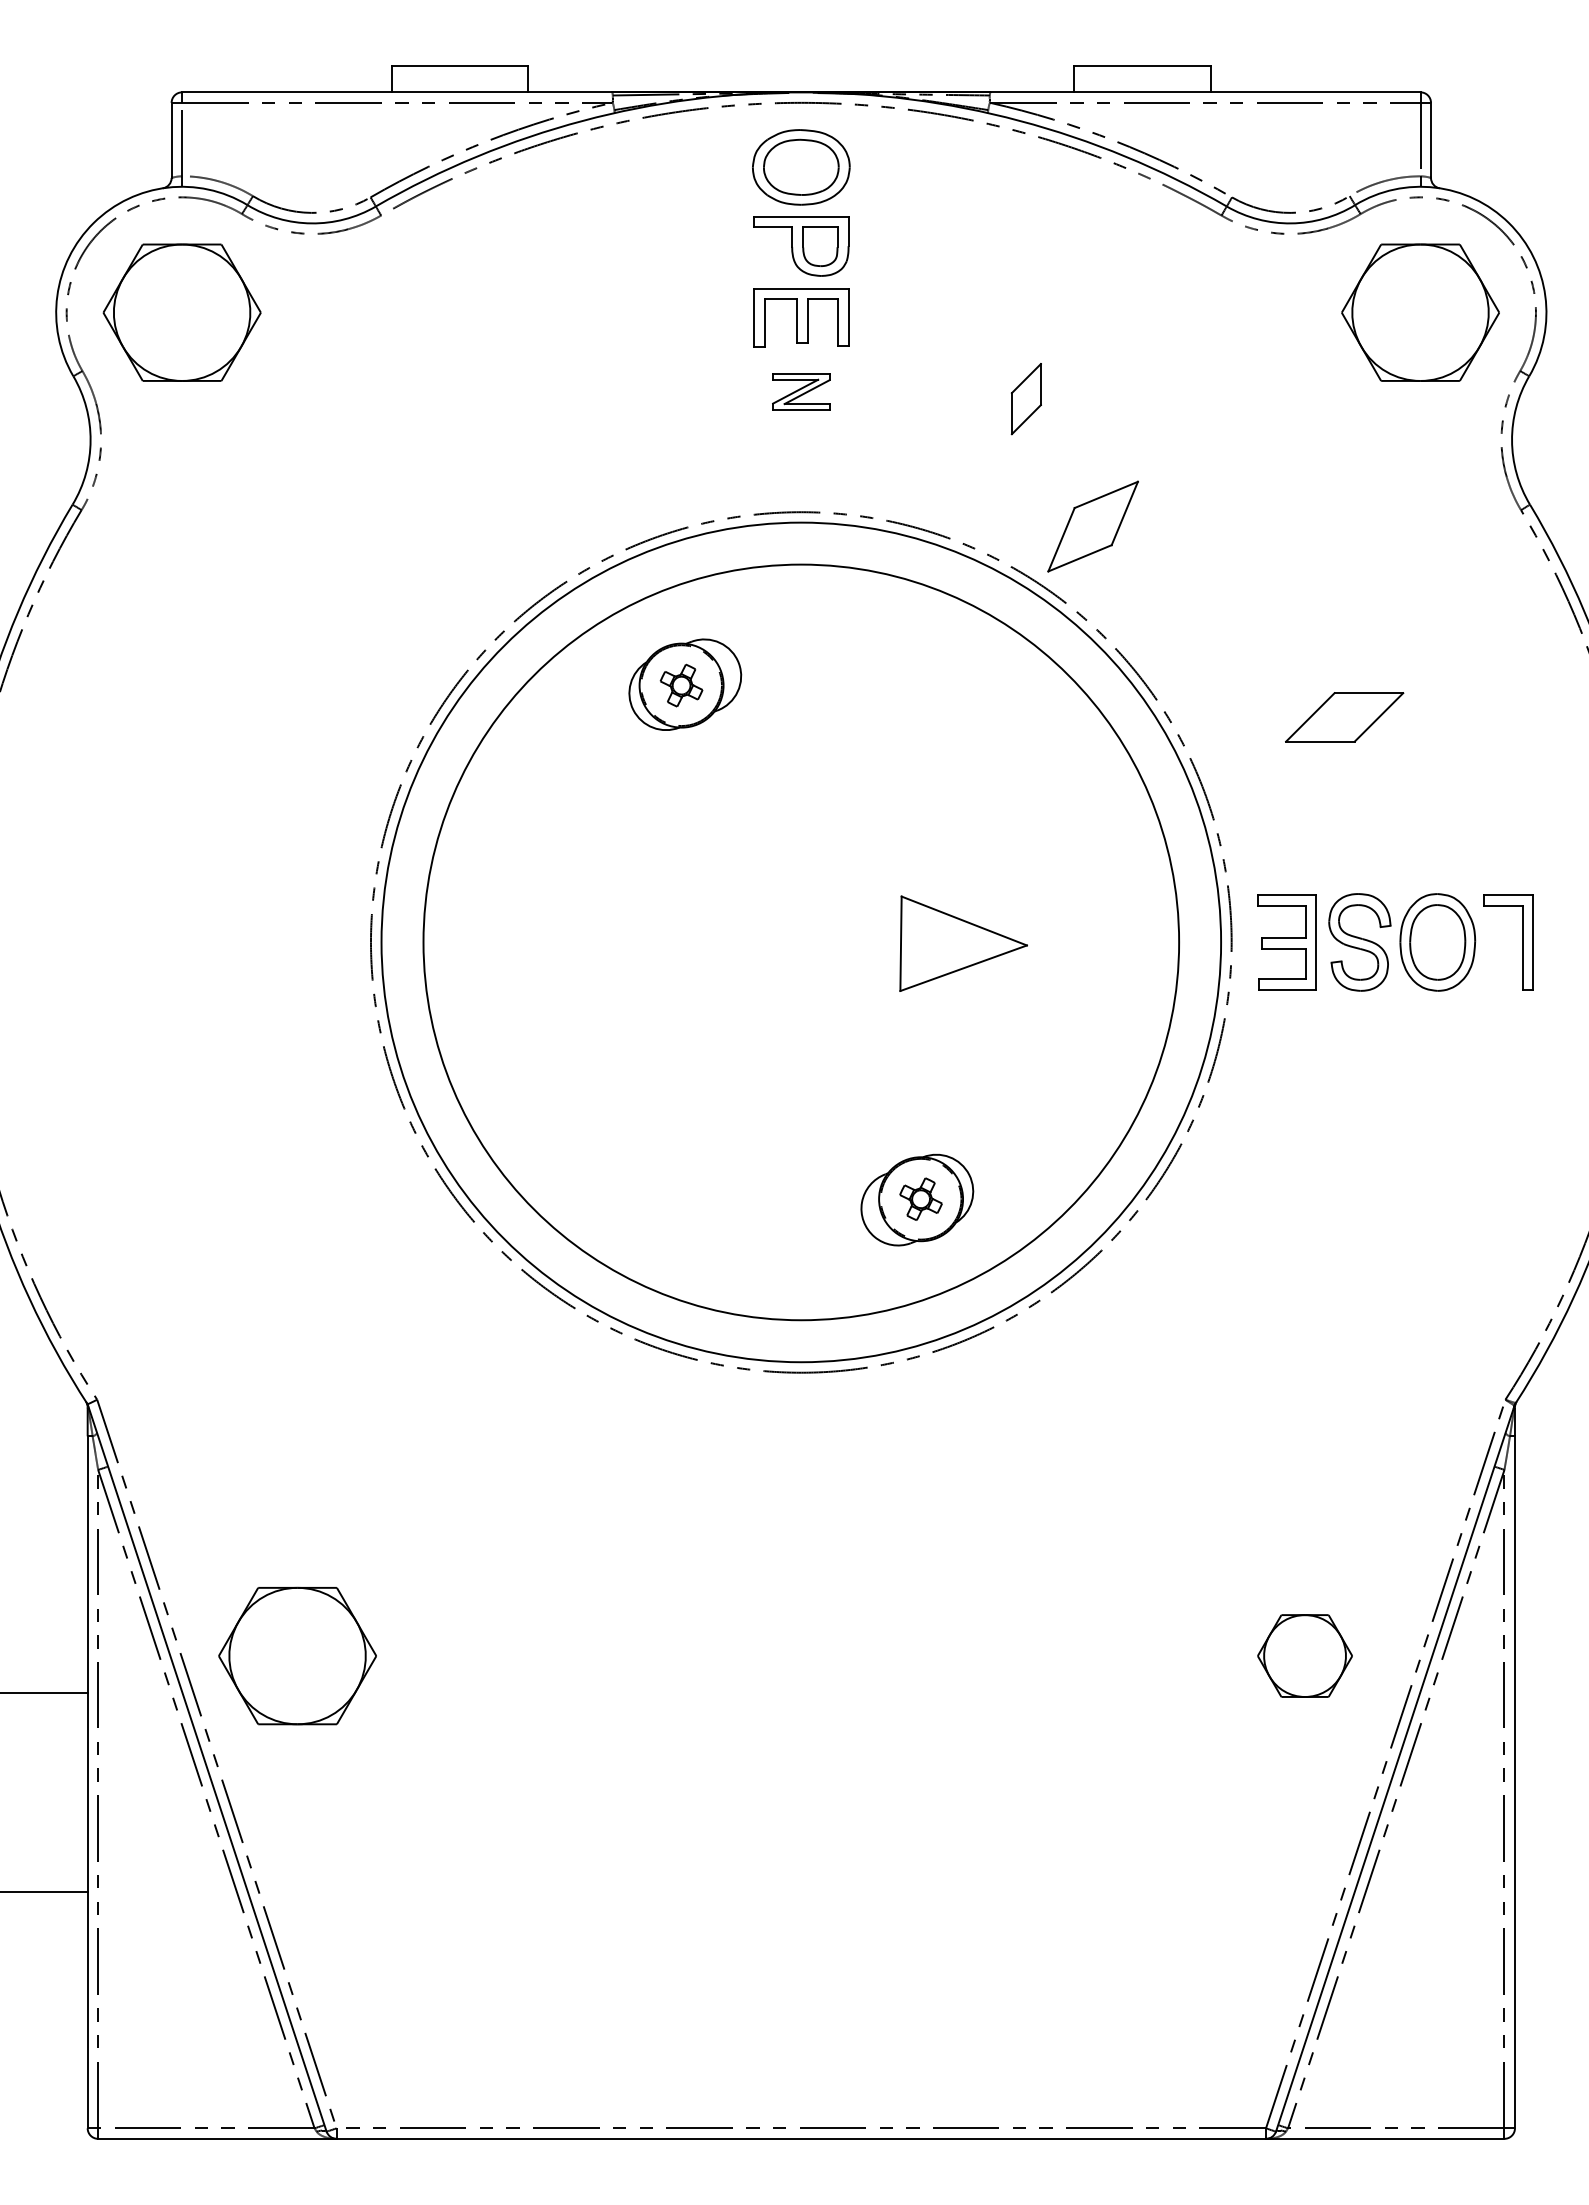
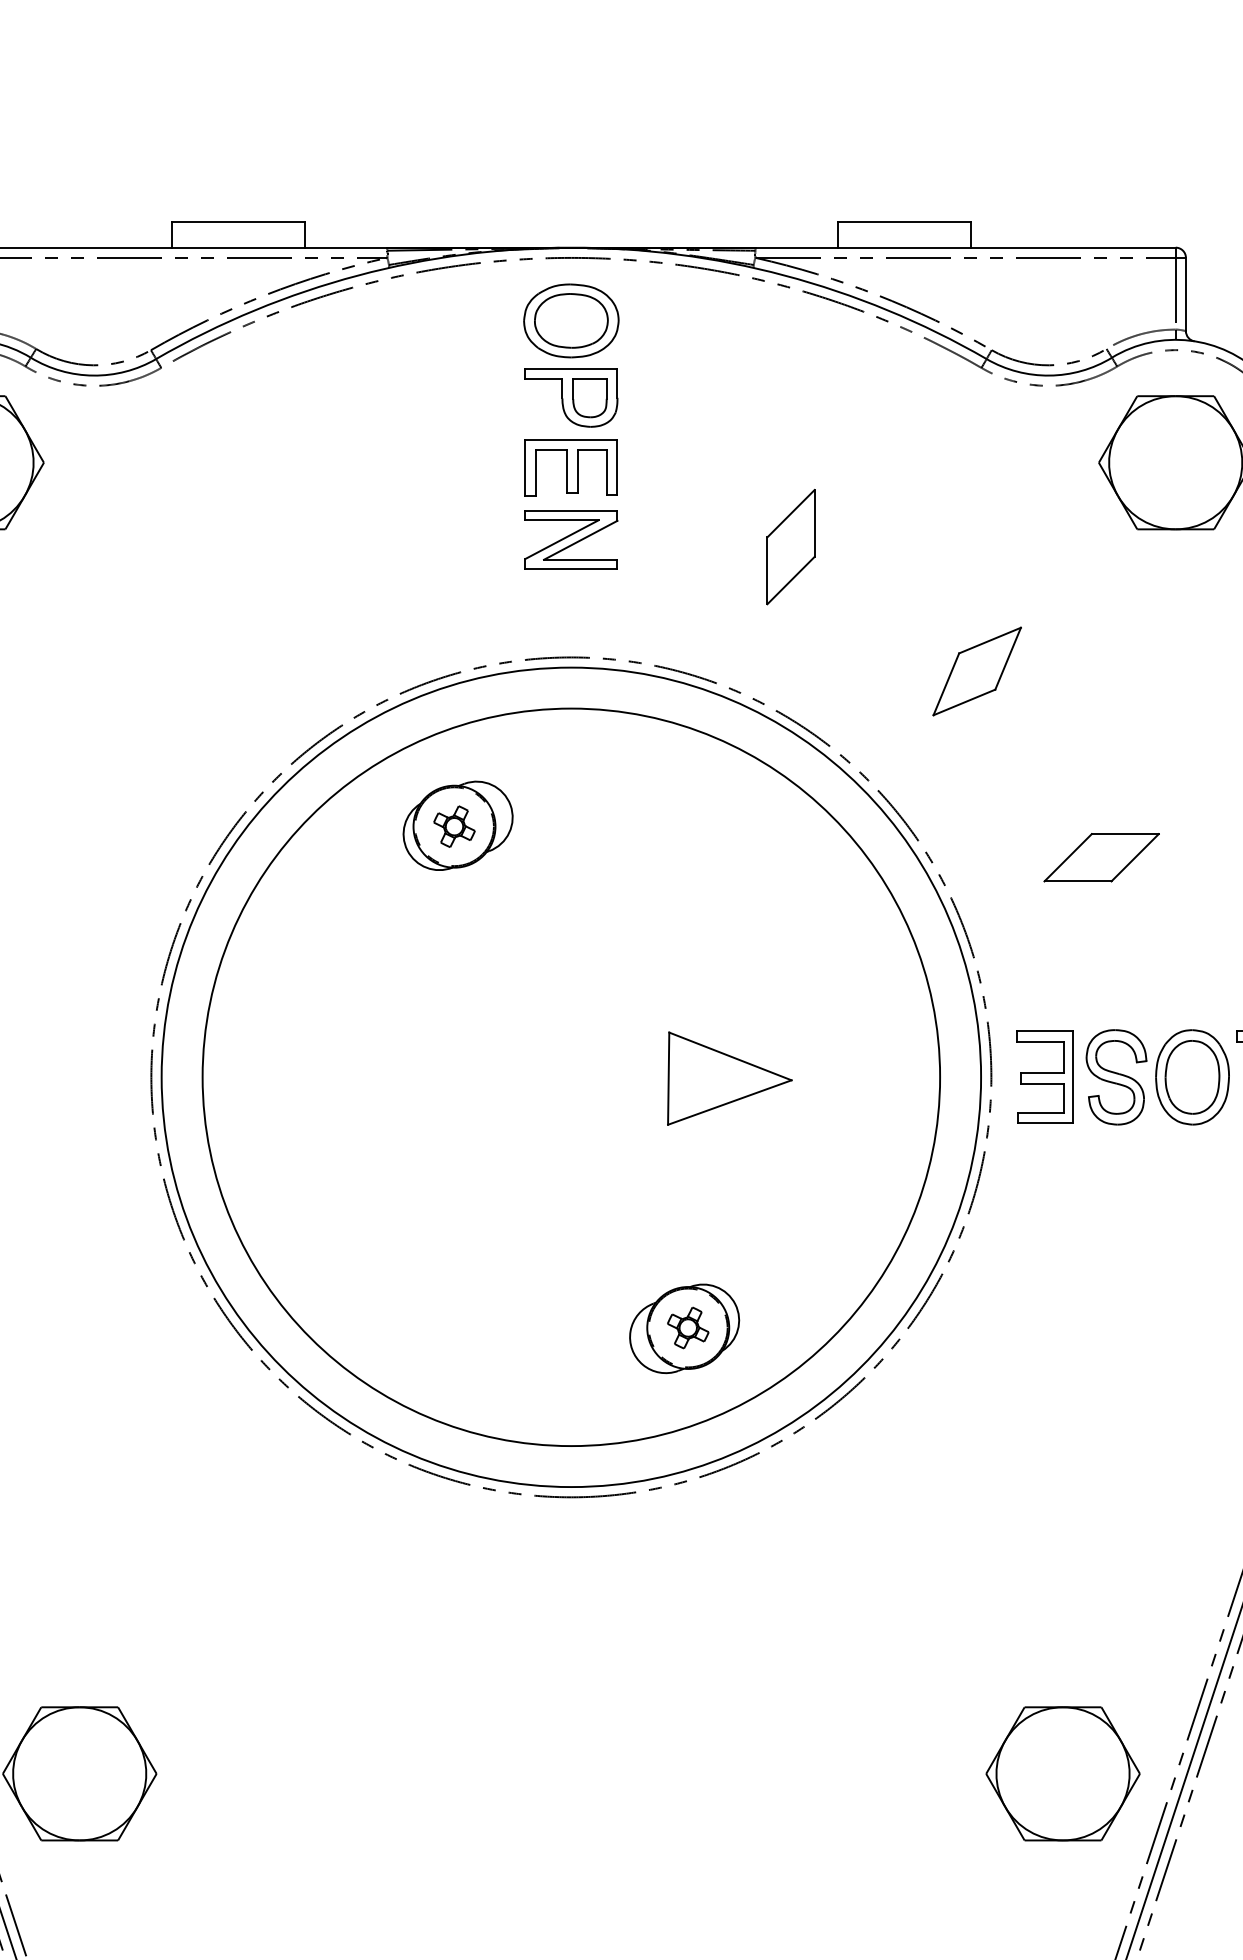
part: (801, 391) -> (571, 539), size x1.67
part: (1026, 398) -> (791, 546), size x1.67
part: (1092, 526) -> (976, 671), moved
part: (1304, 1655) -> (1062, 1773), size x1.67

